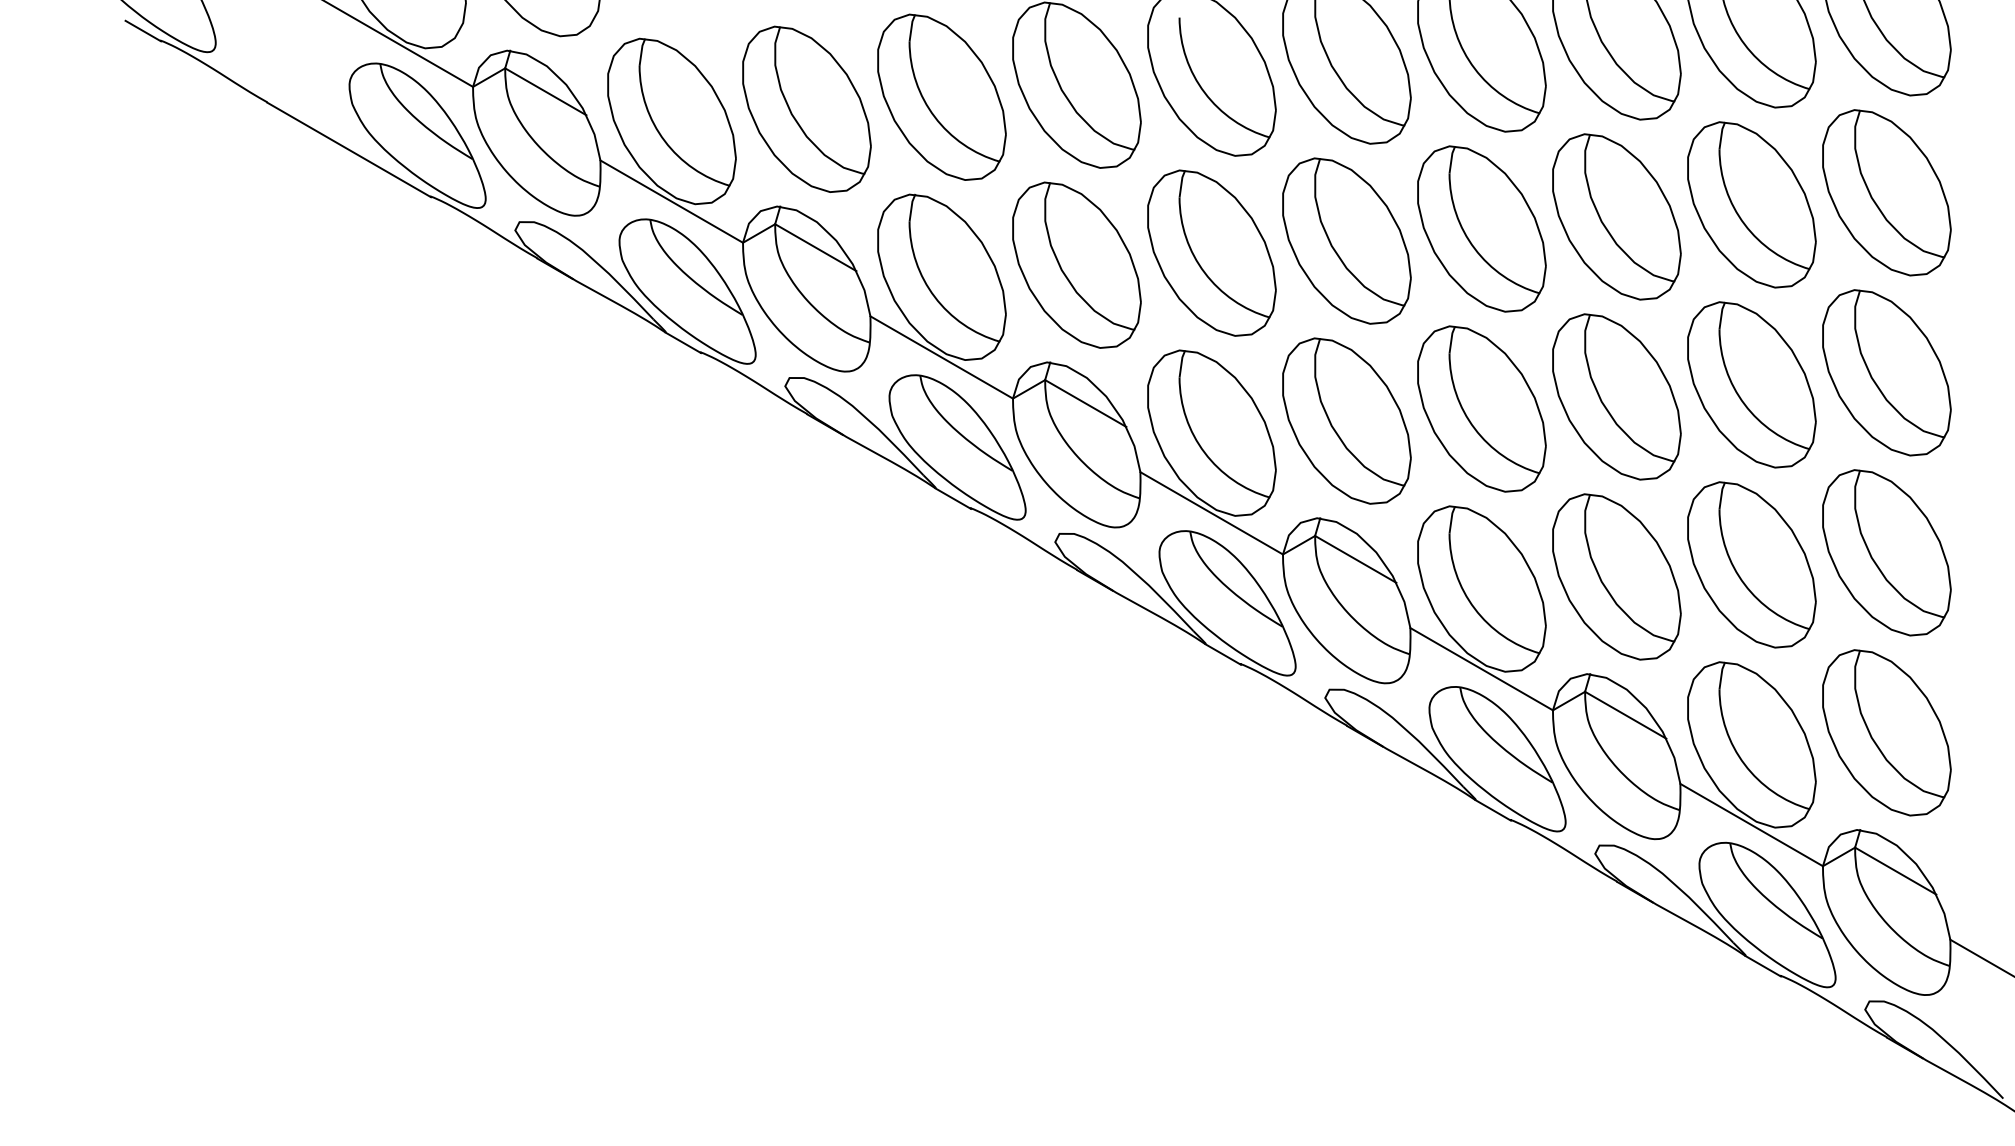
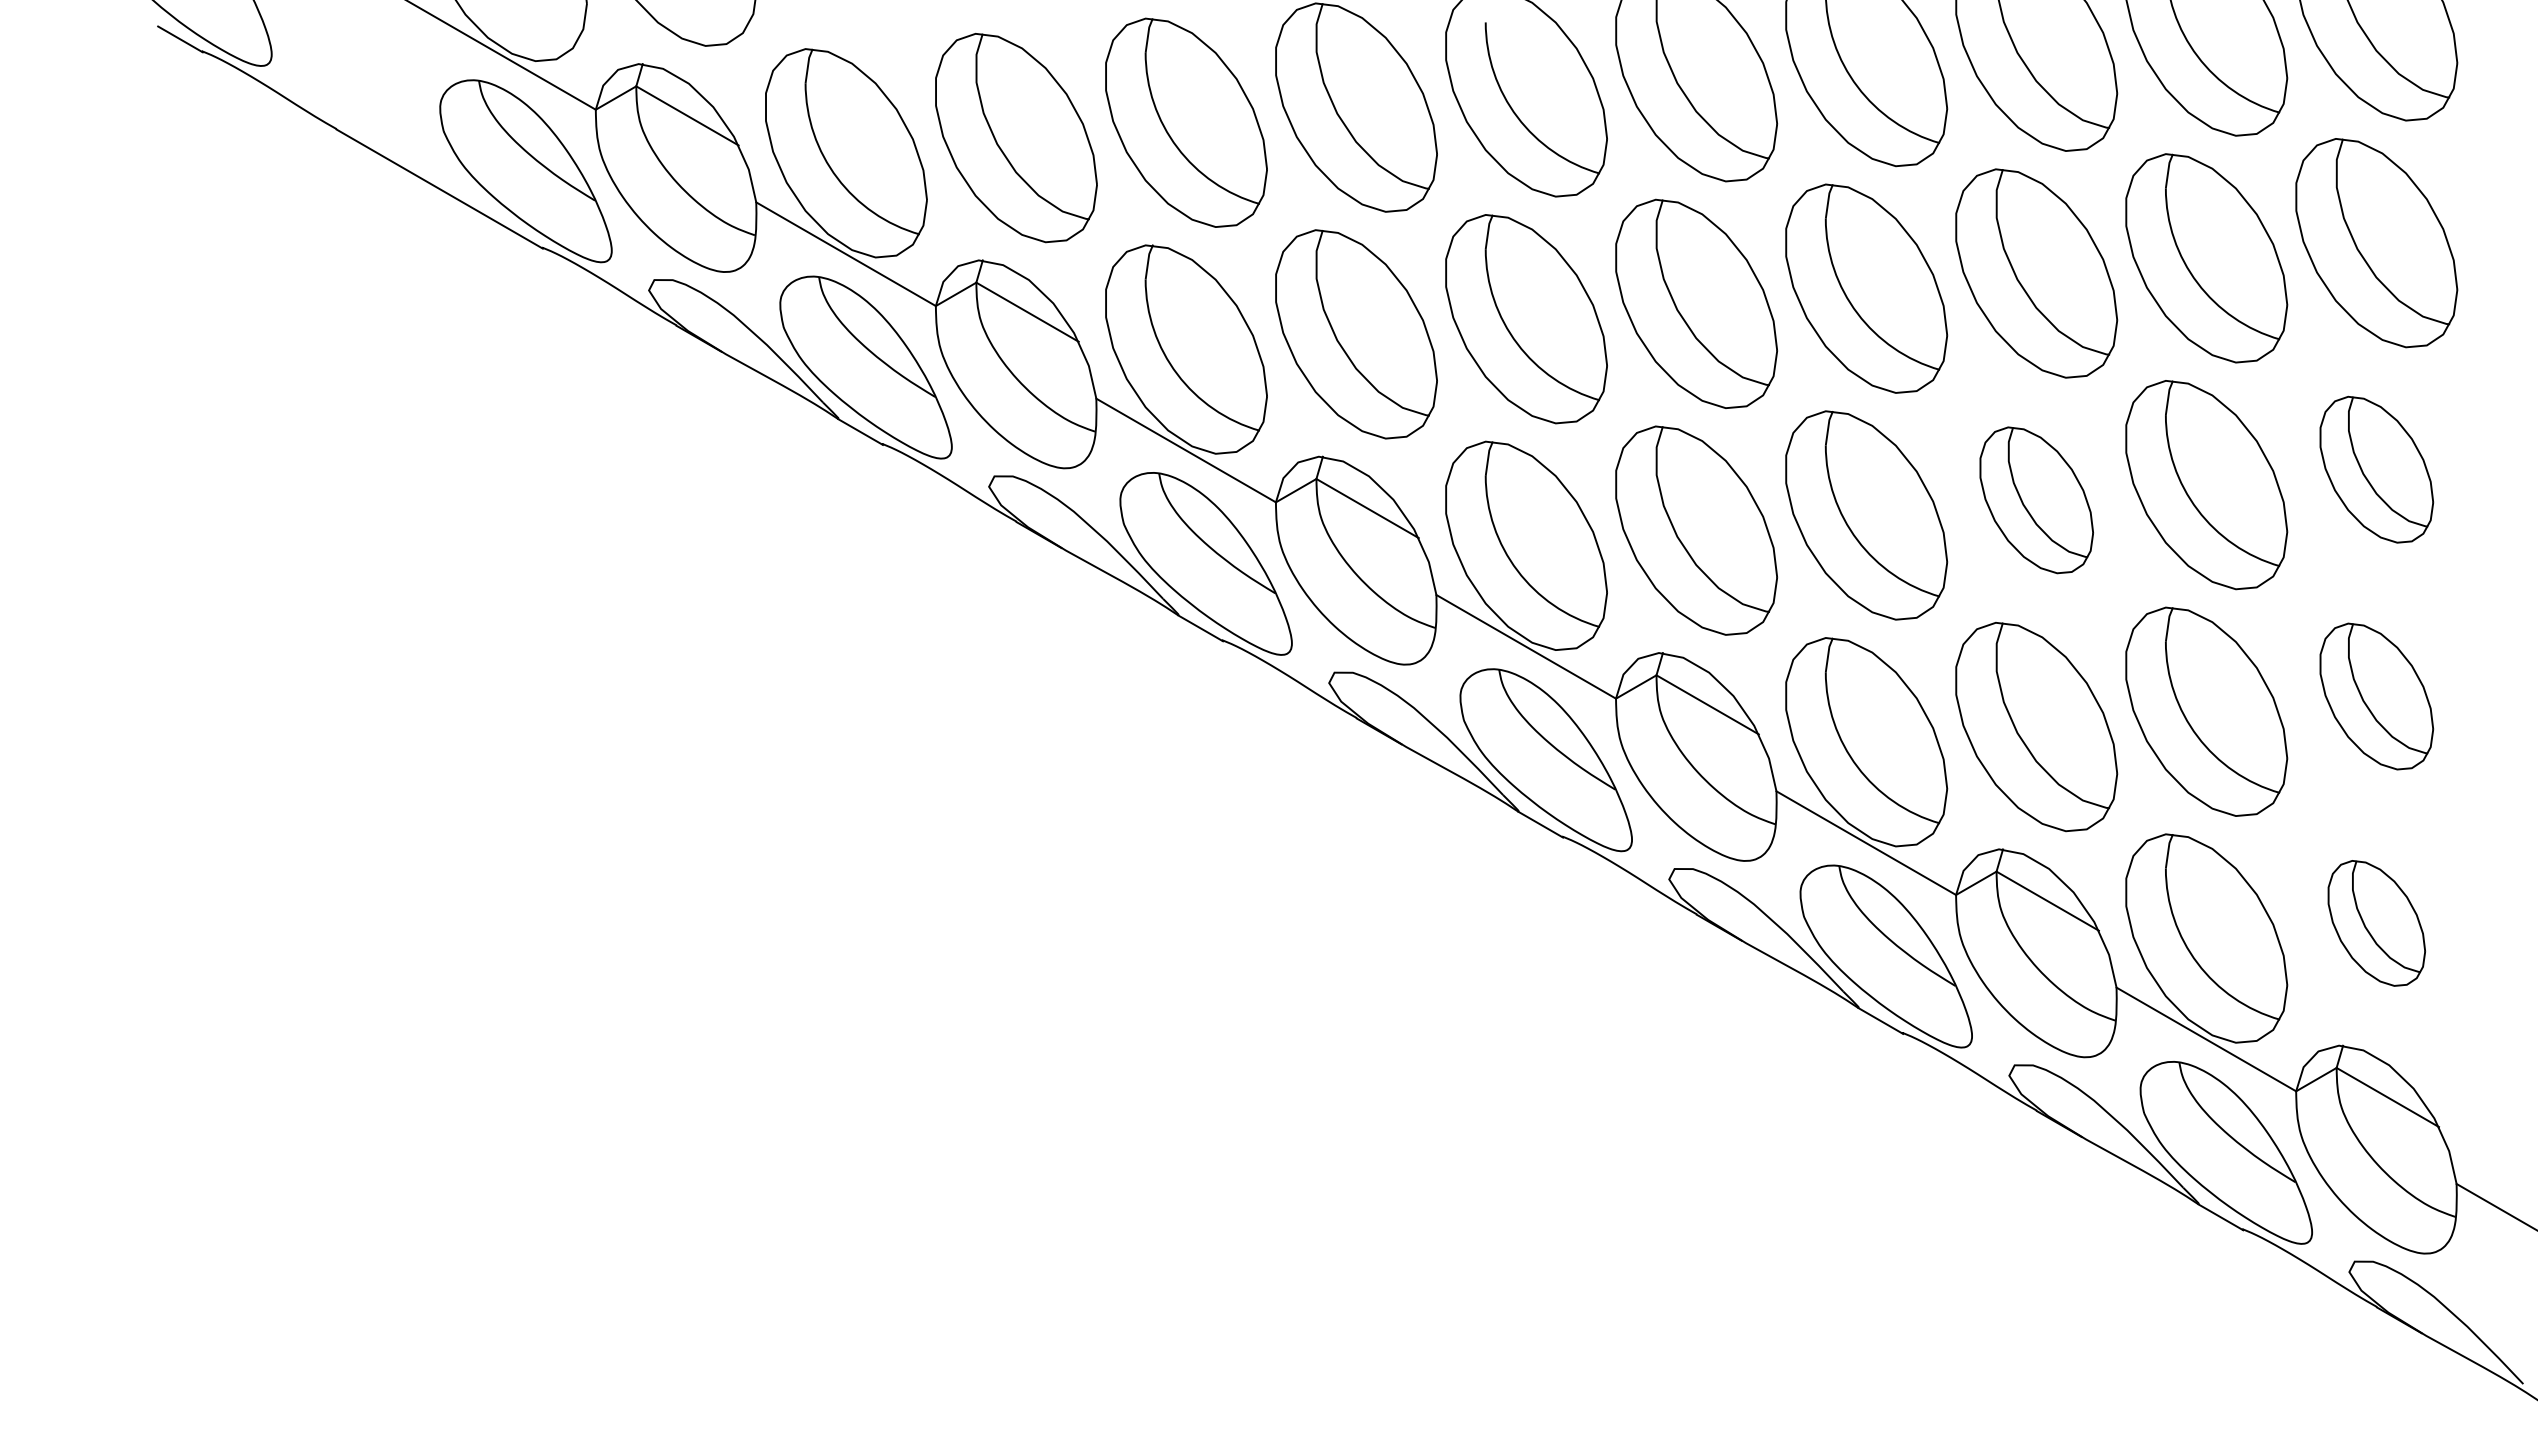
part: (1886, 372) -> (2376, 469), size x0.7
part: (1616, 397) -> (2036, 500), size x0.7
part: (1886, 552) -> (2376, 696), size x0.7
part: (1886, 732) -> (2376, 923), size x0.6

